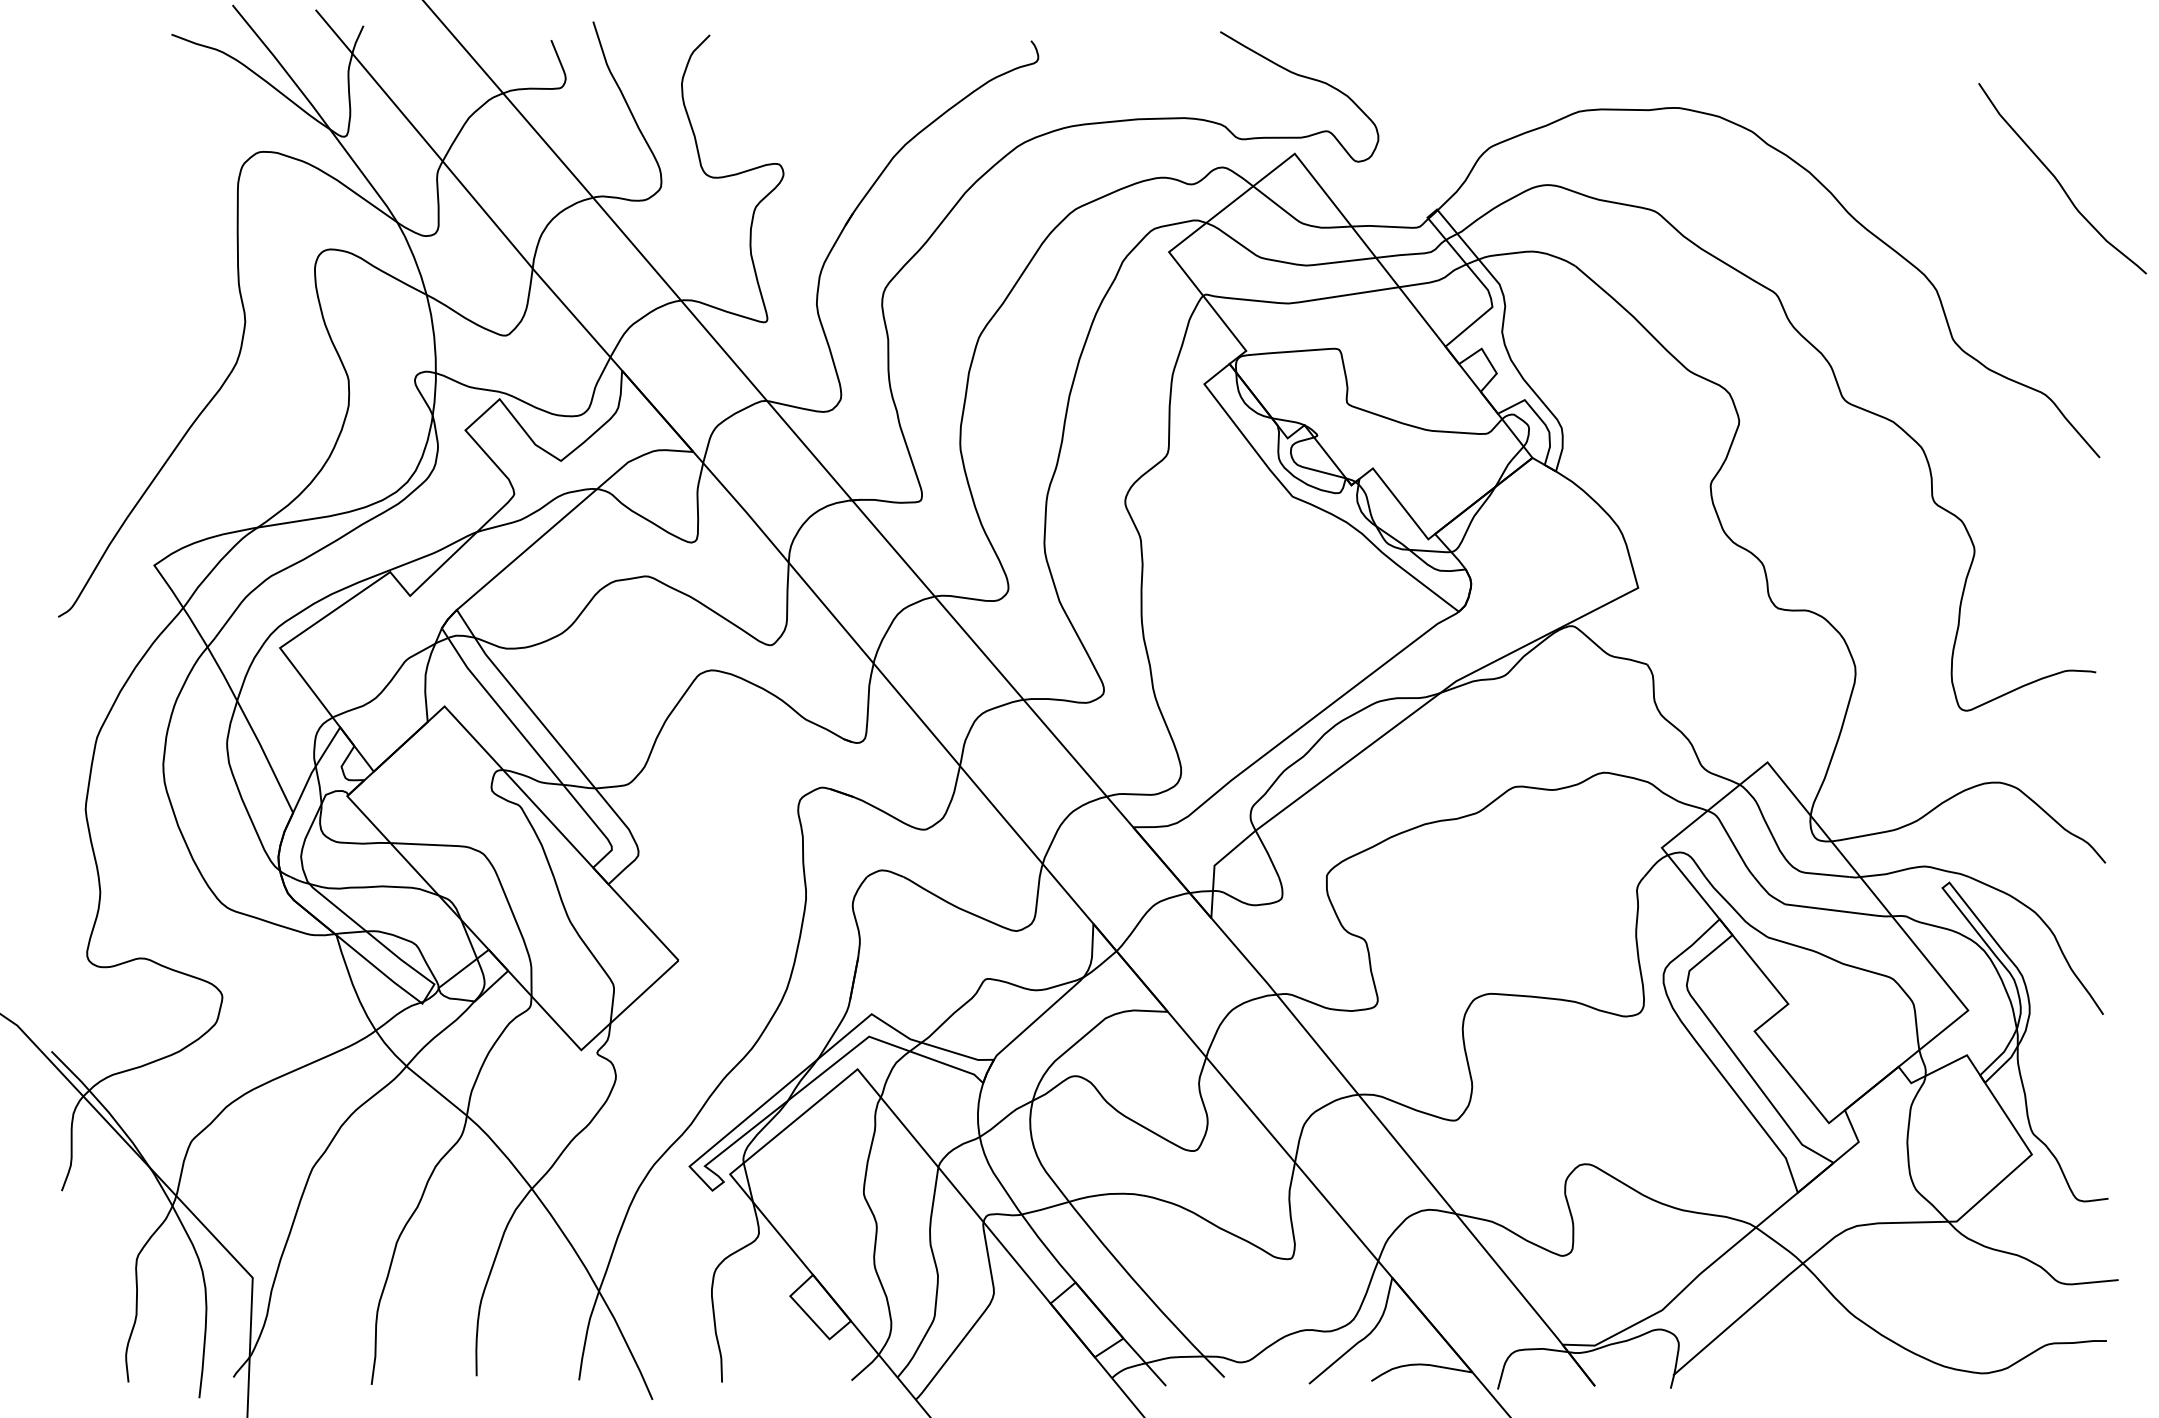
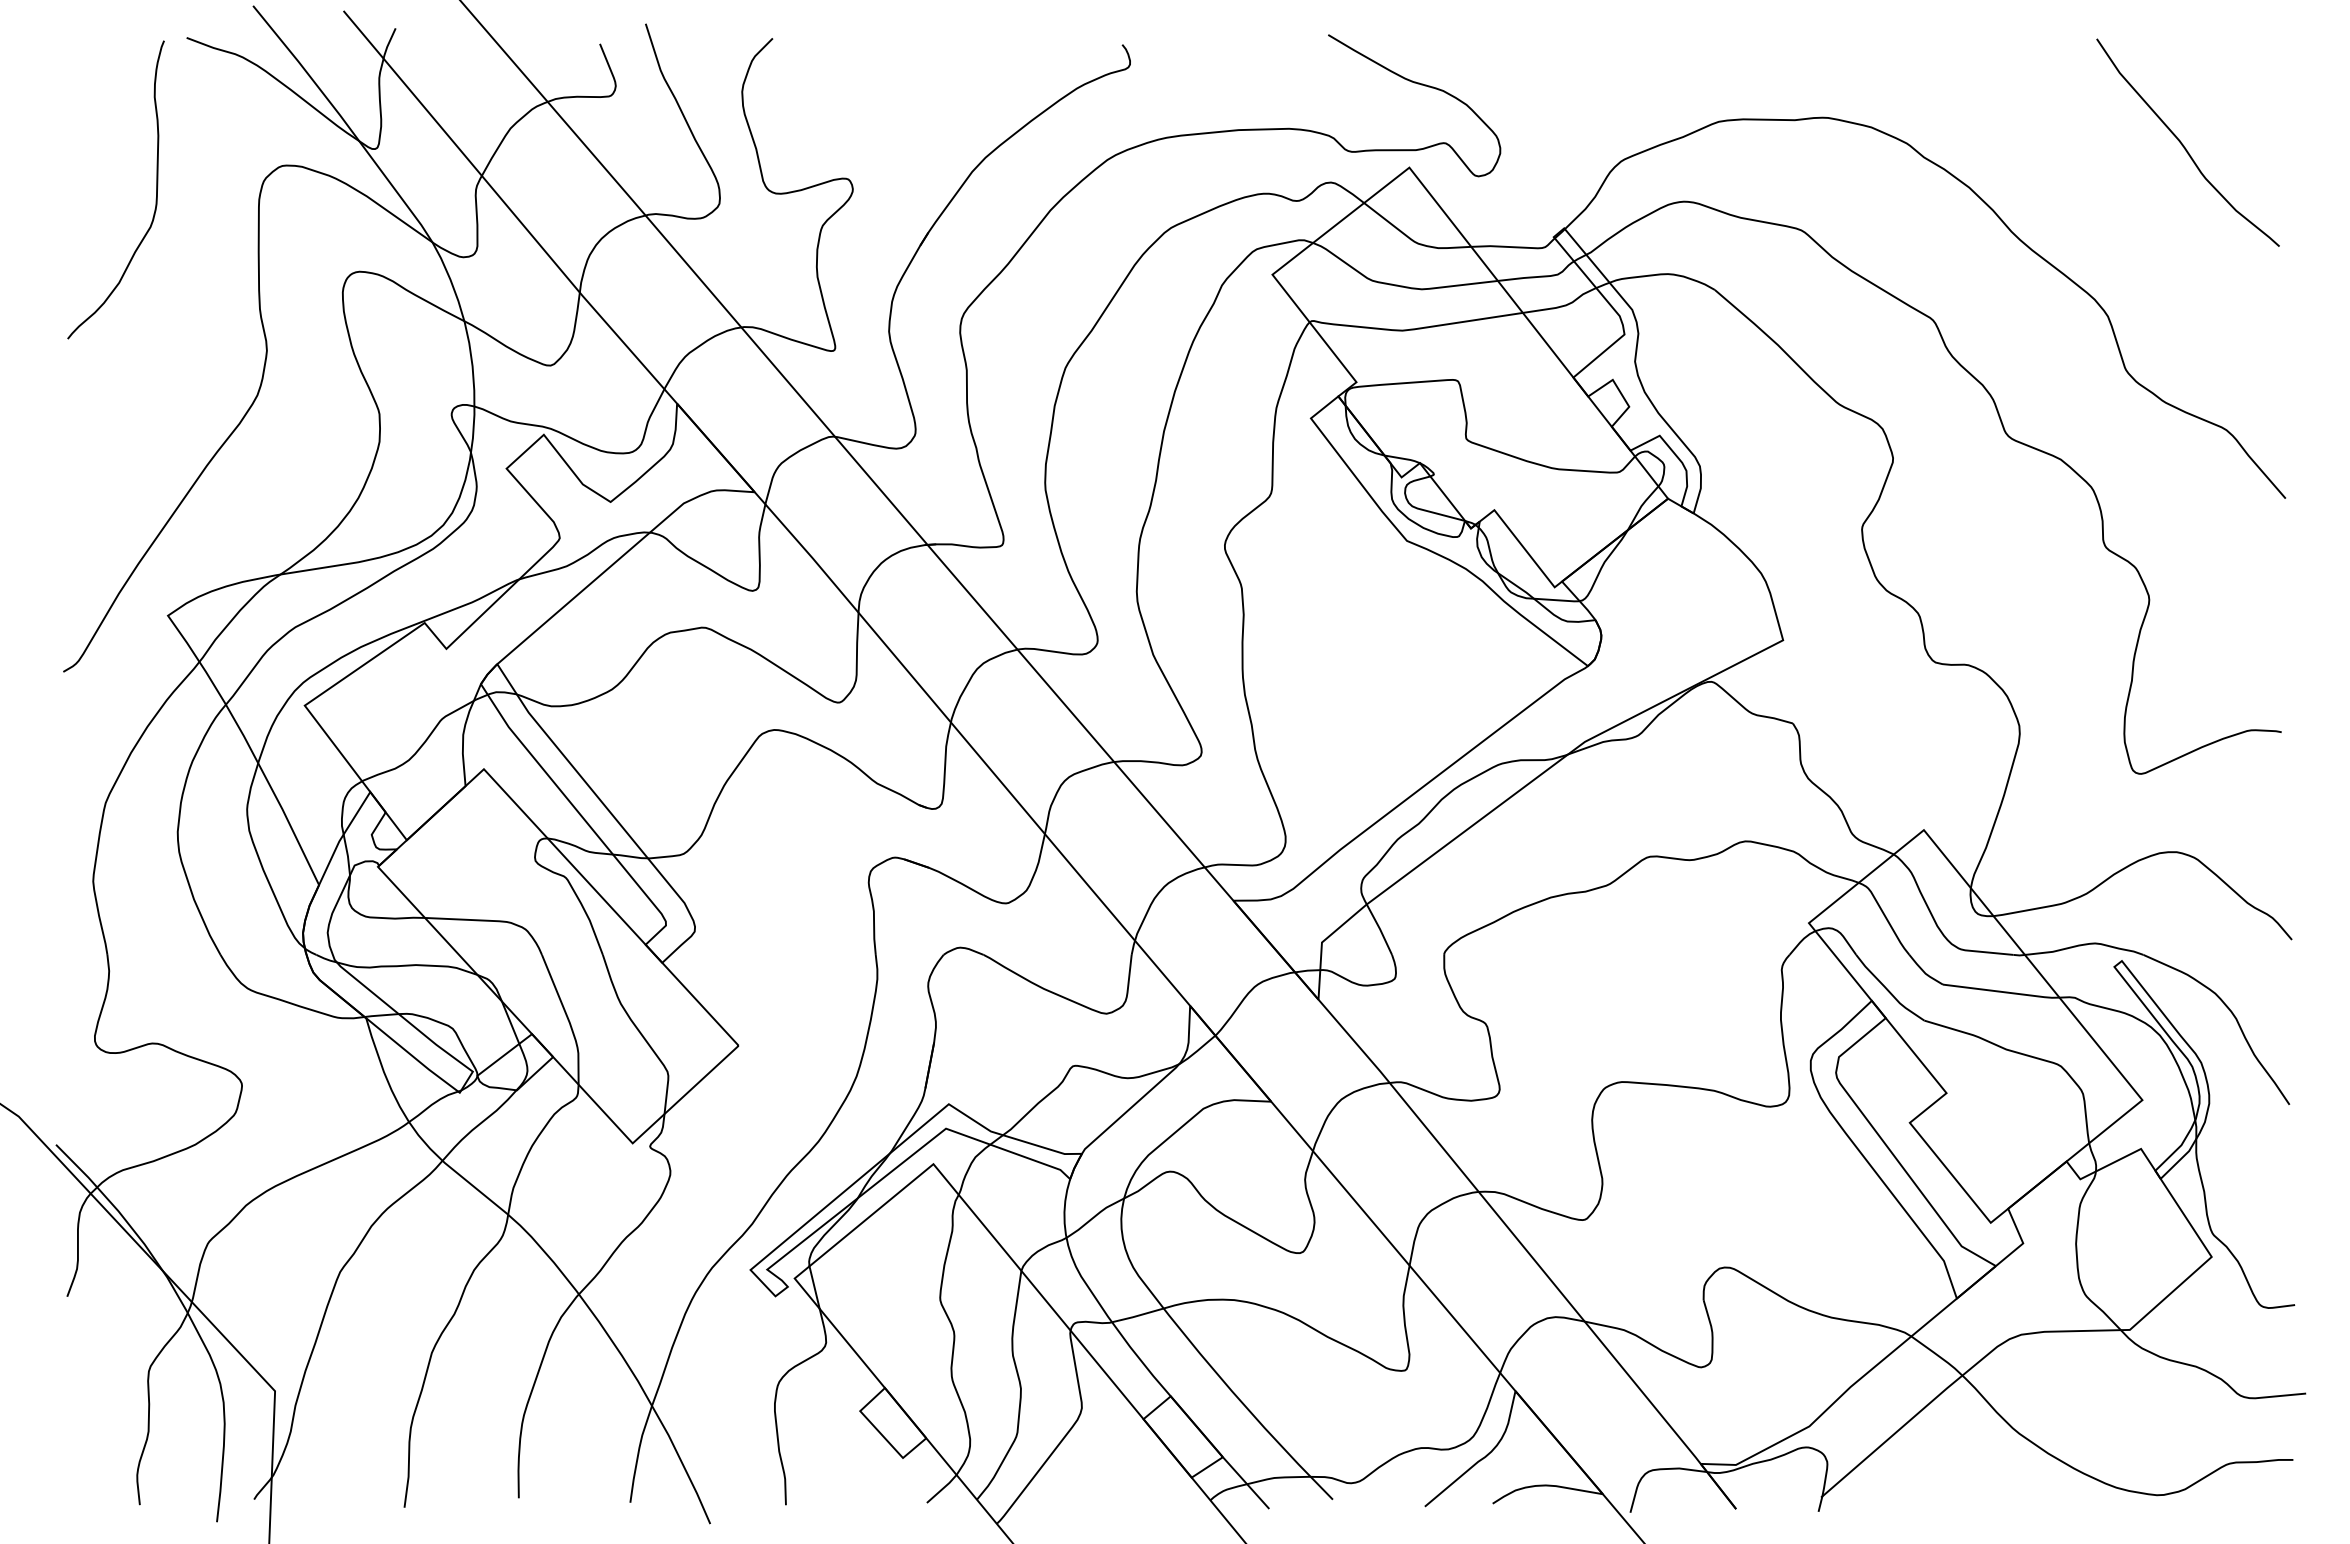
curve: (143, 173) -> (156, 189), added
curve: (2059, 181) -> (2184, 145), moved

